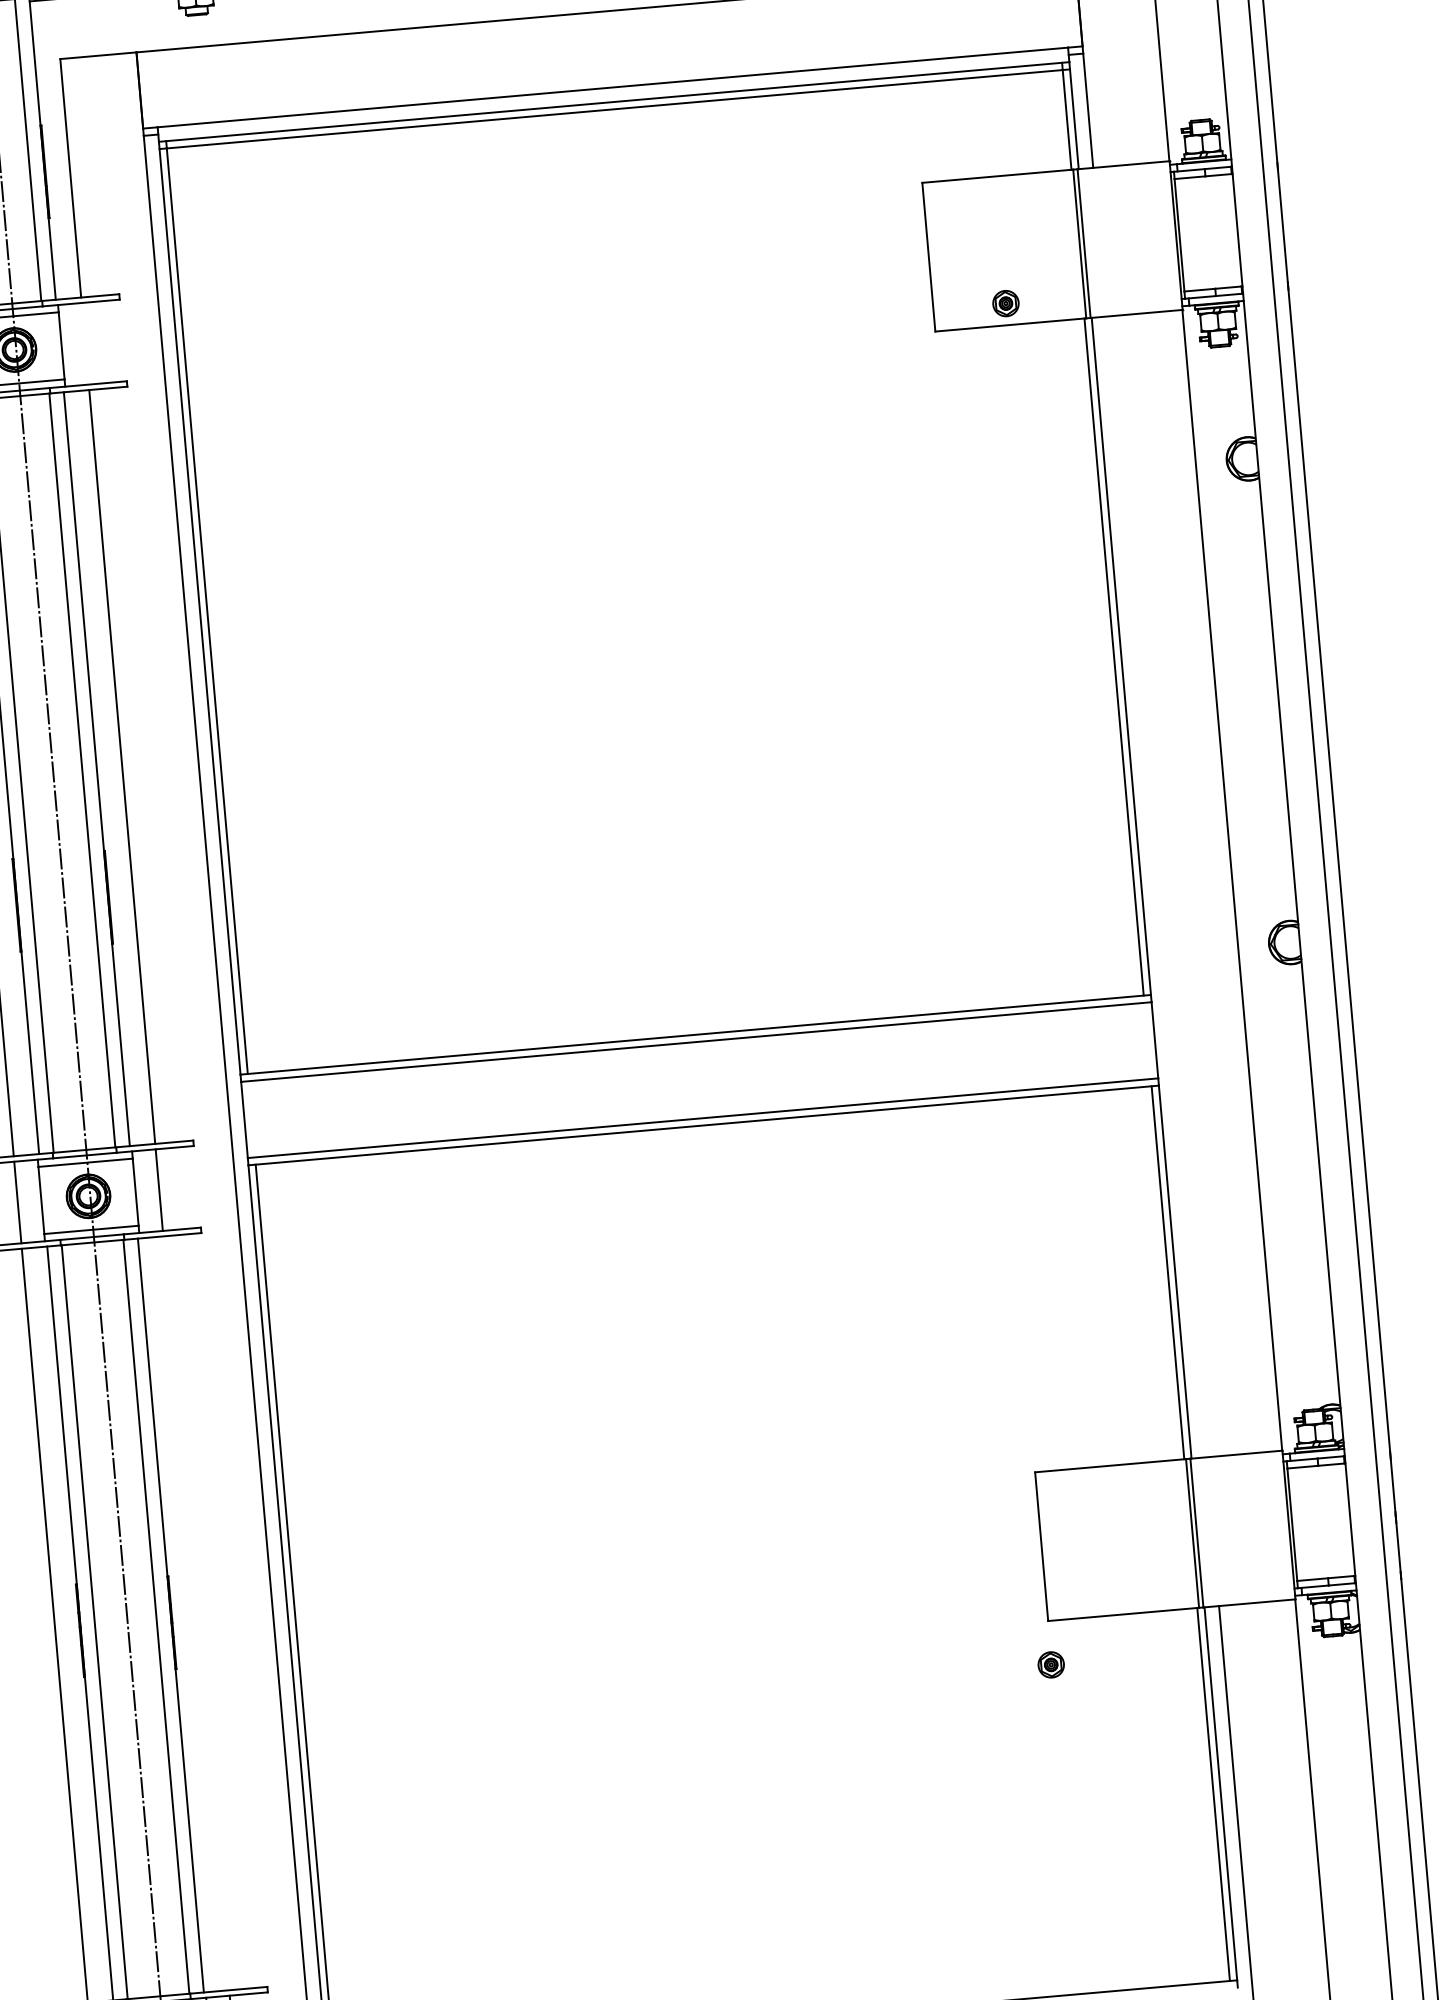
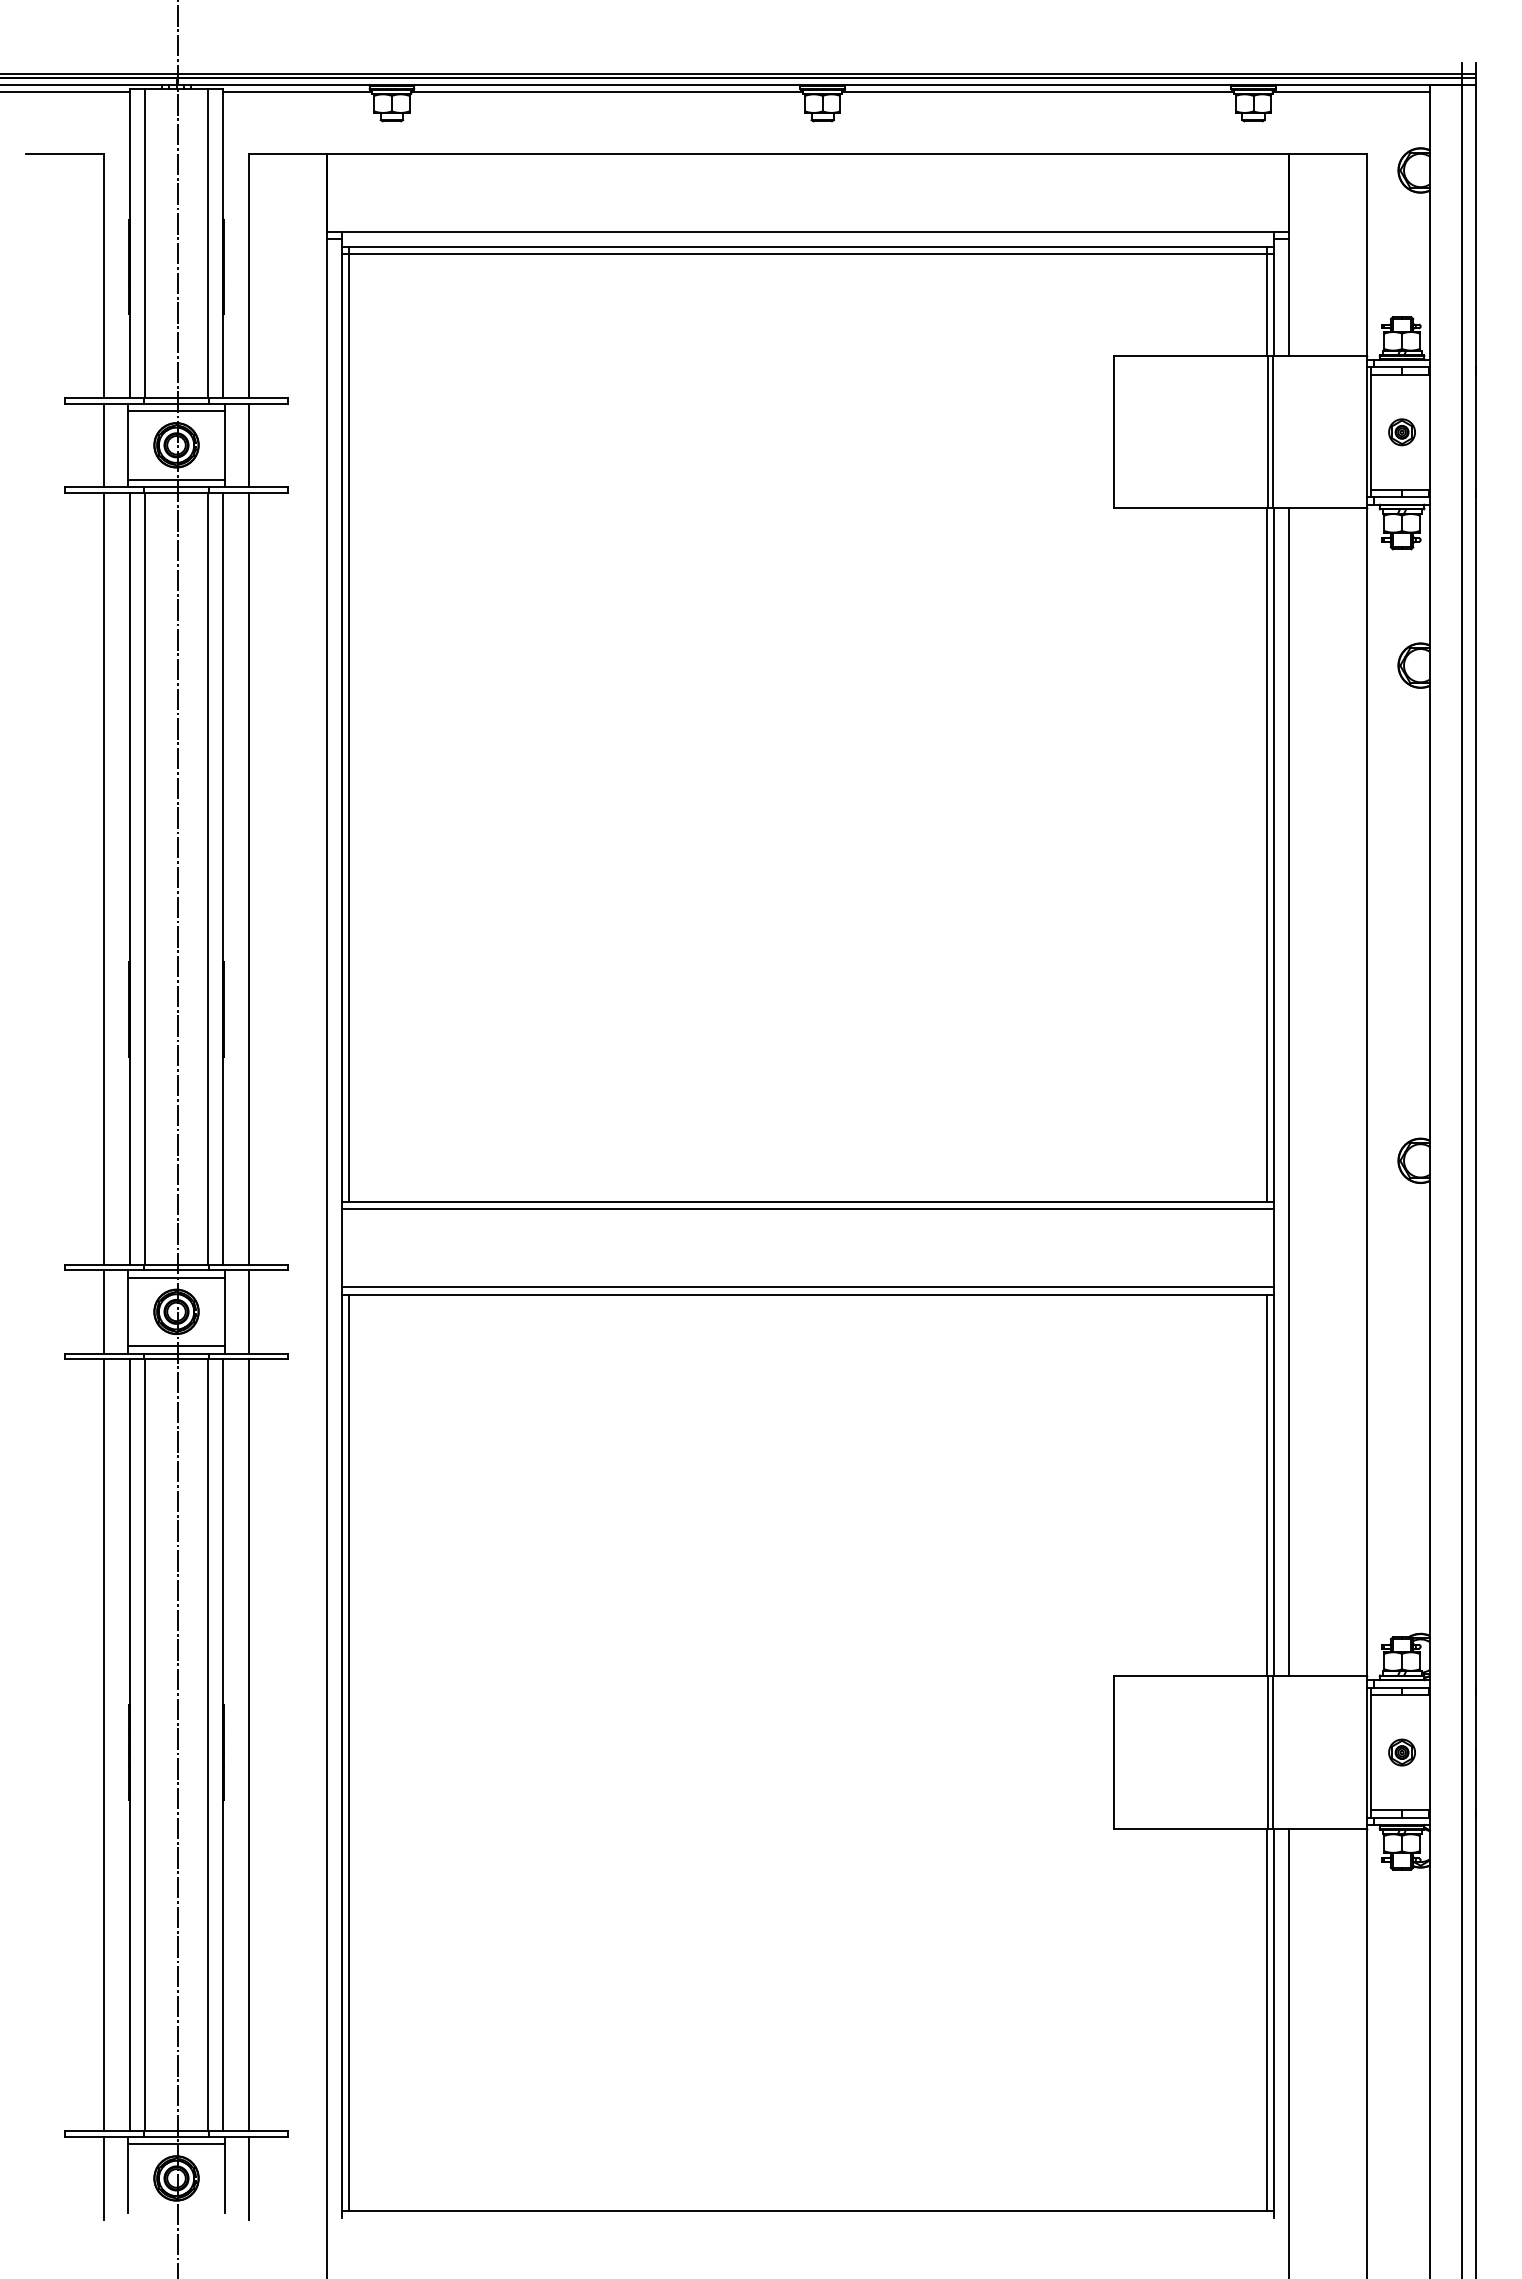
part: (1005, 303) -> (1401, 432), moved
line: (84, 344) -> (248, 445), added
line: (1155, 887) -> (1288, 1092), added
line: (195, 1613) -> (248, 1745), added
part: (1050, 1664) -> (1401, 1752), moved

